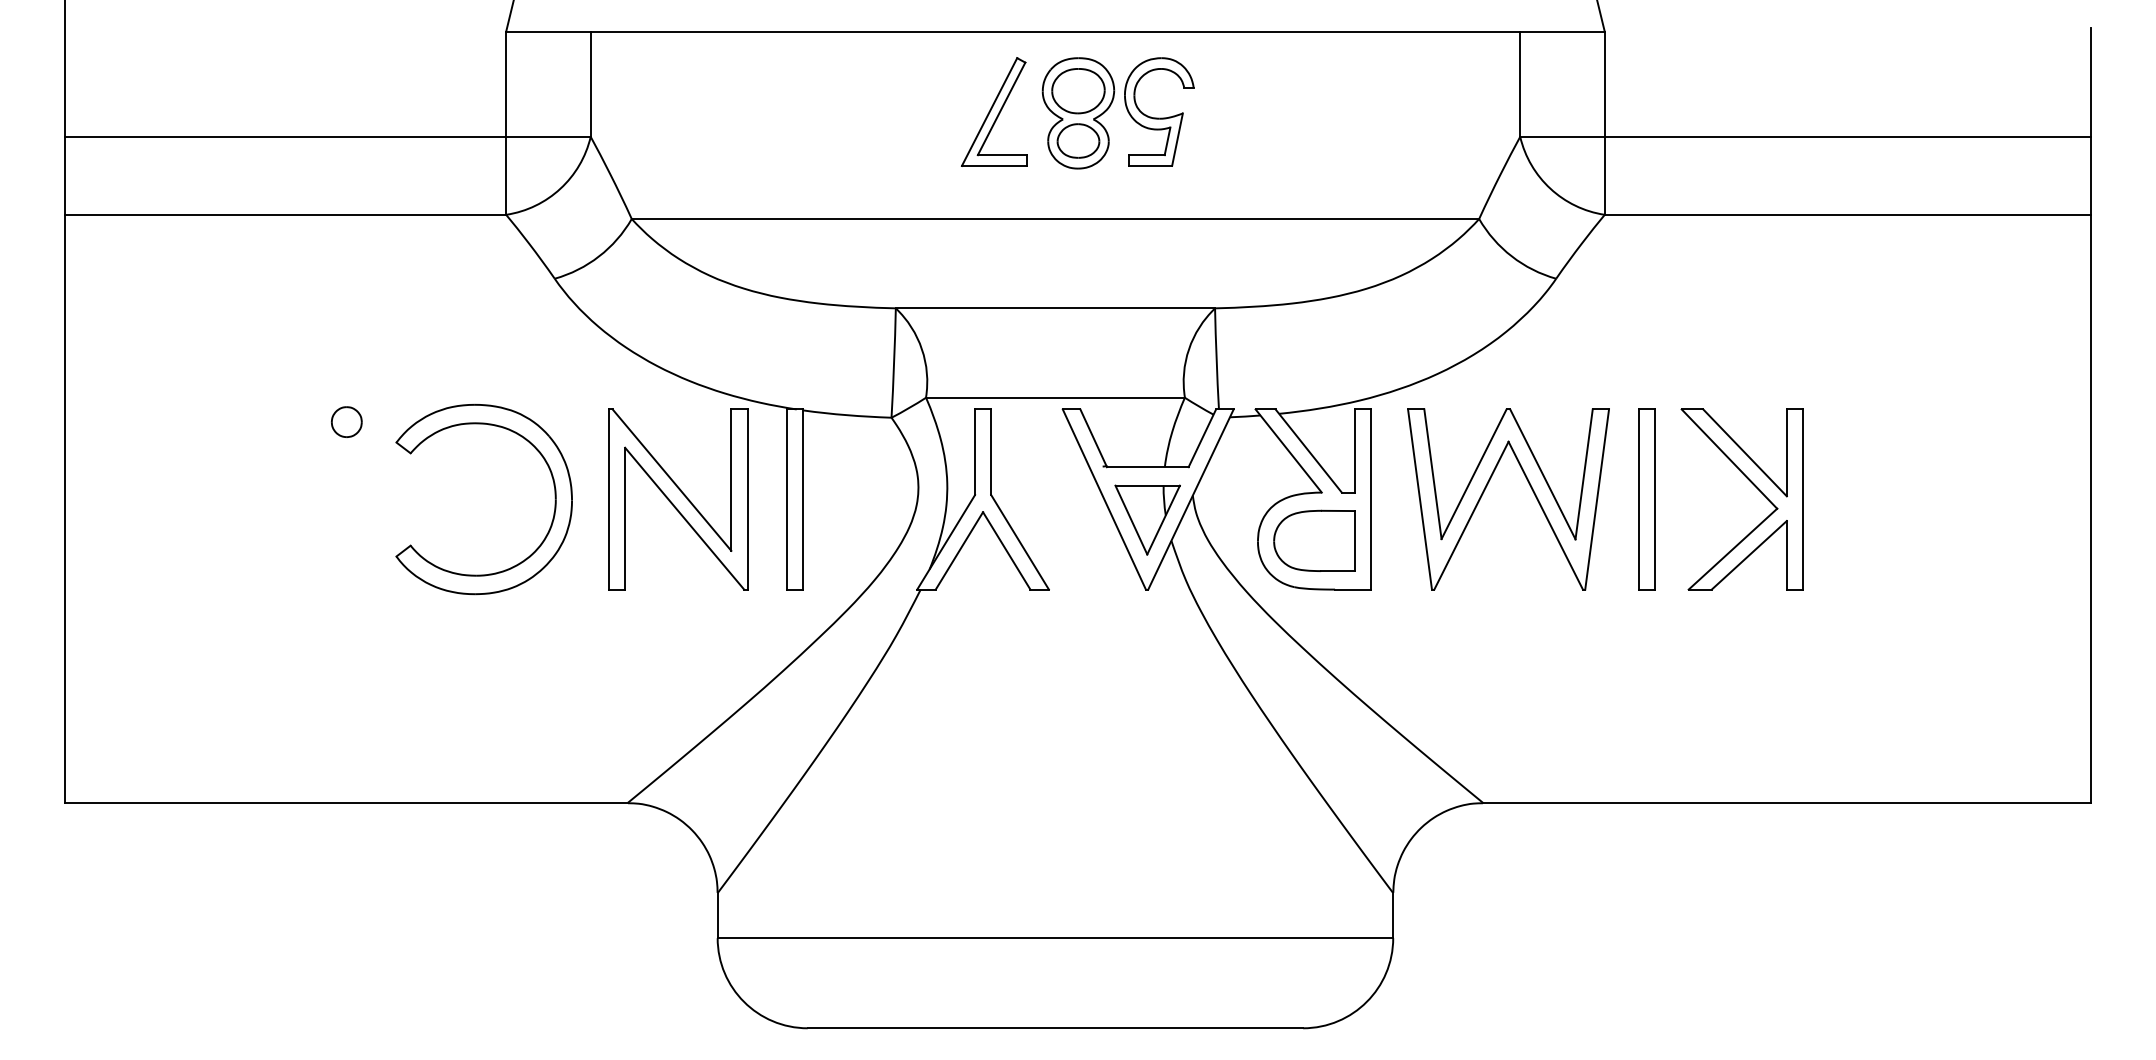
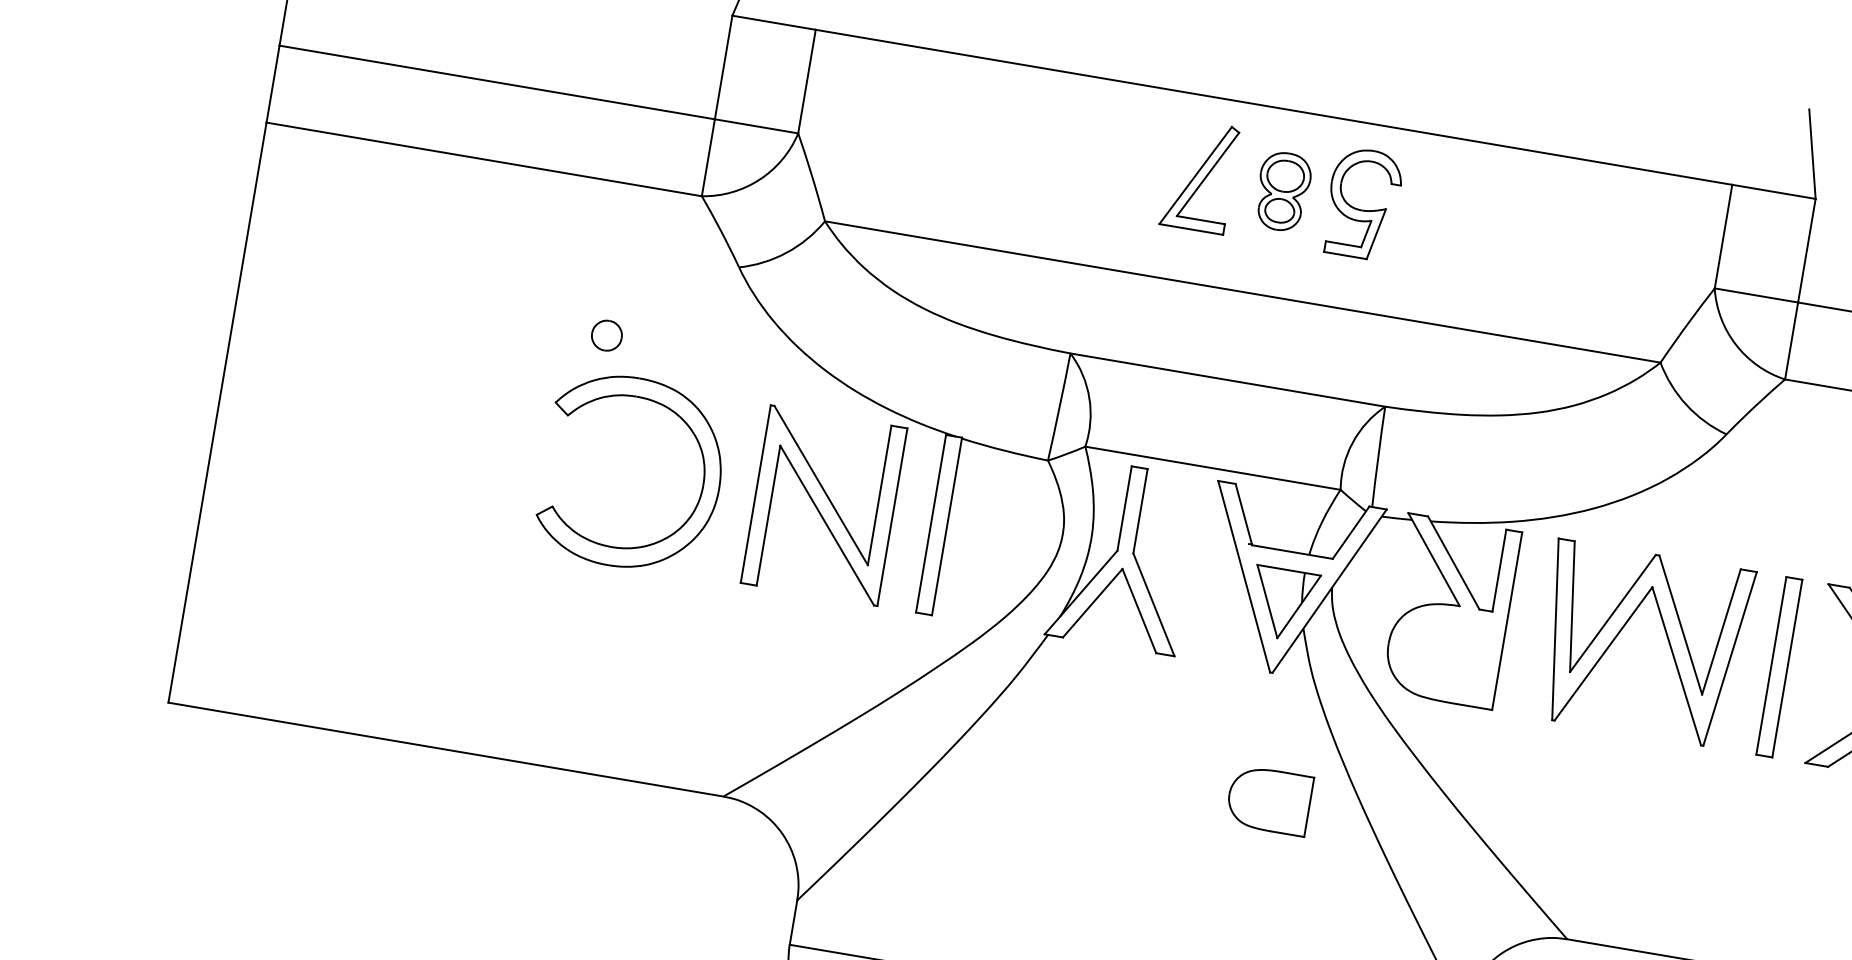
part: (1078, 113) -> (1283, 191), size x0.7
part: (346, 421) -> (606, 335), moved
part: (1314, 540) -> (1269, 800), moved

